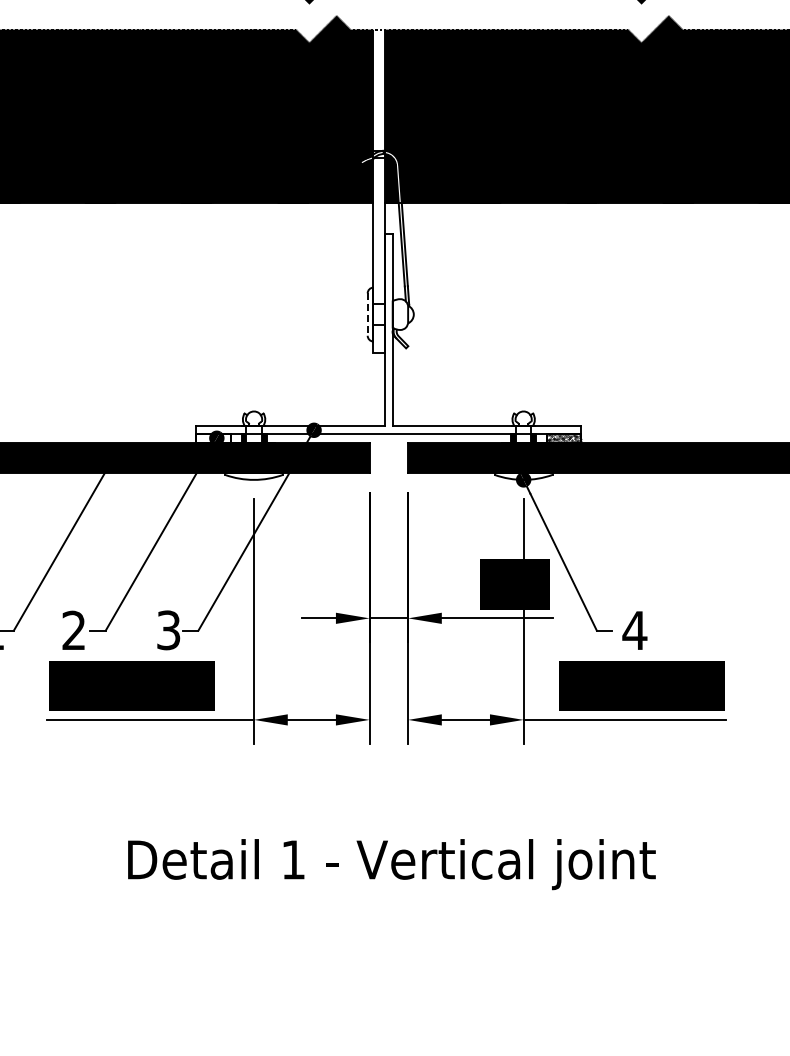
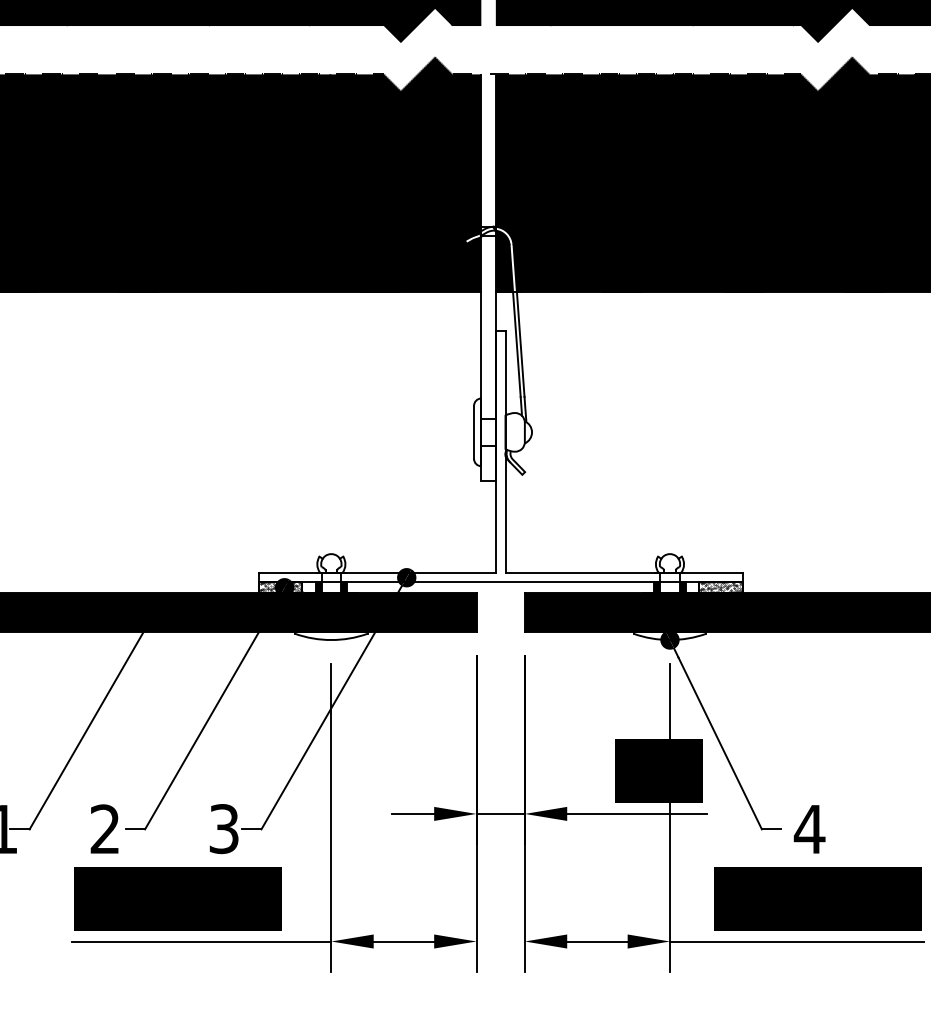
line: (367, 315) -> (473, 433), dashed -> solid
hatch: (213, 438) -> (280, 588), added

